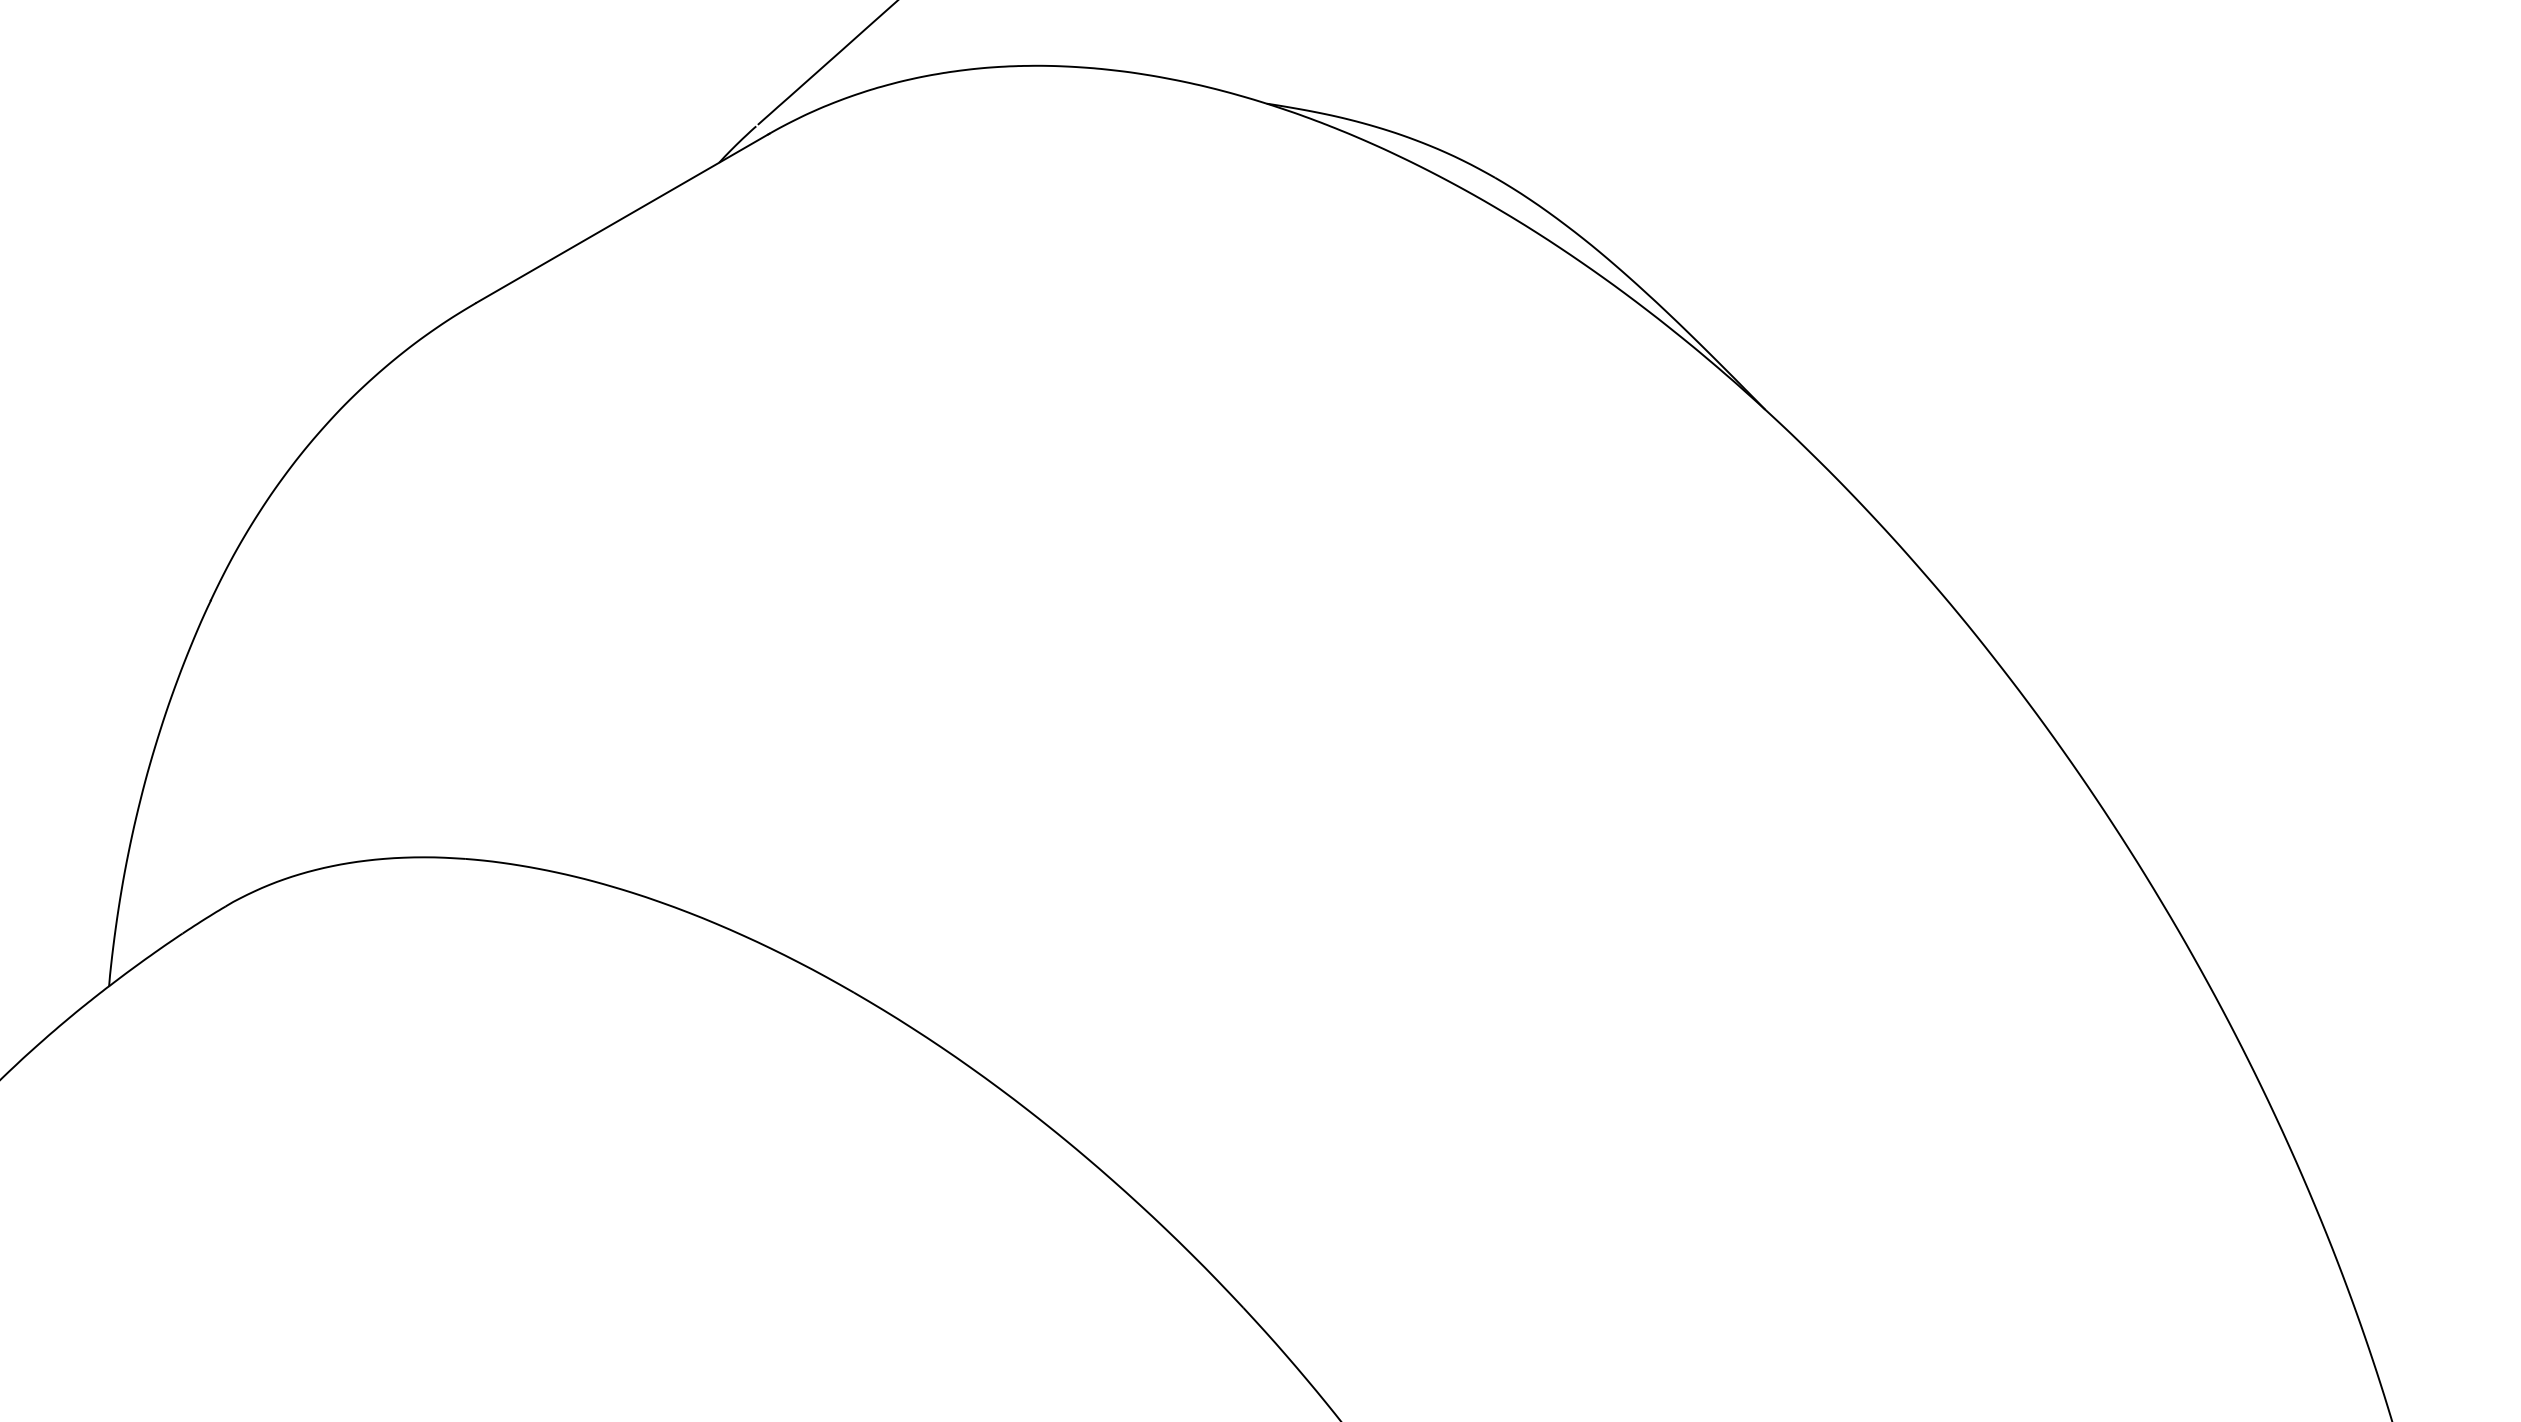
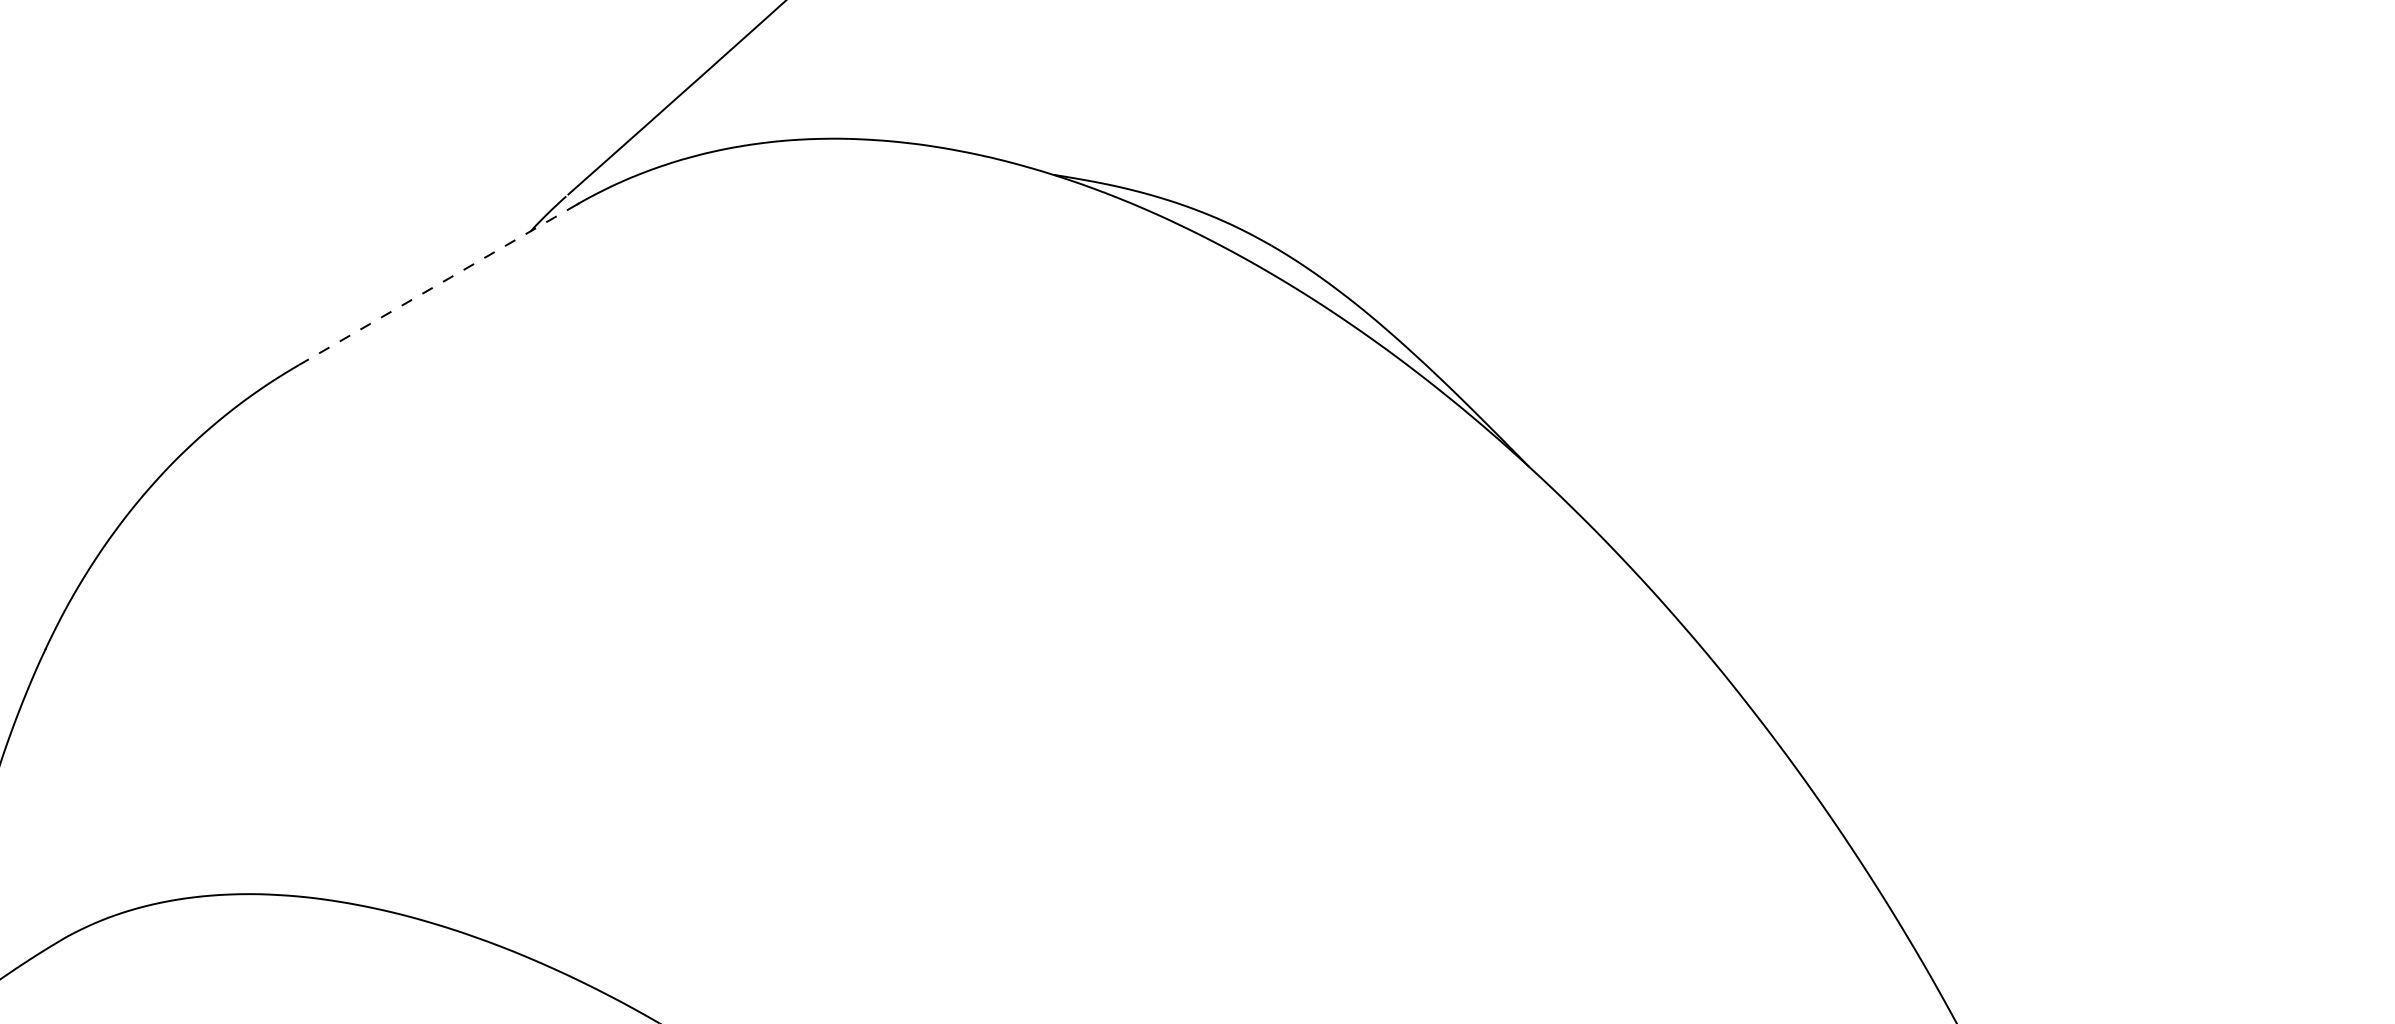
line: (621, 219) -> (437, 285), solid -> dashed

